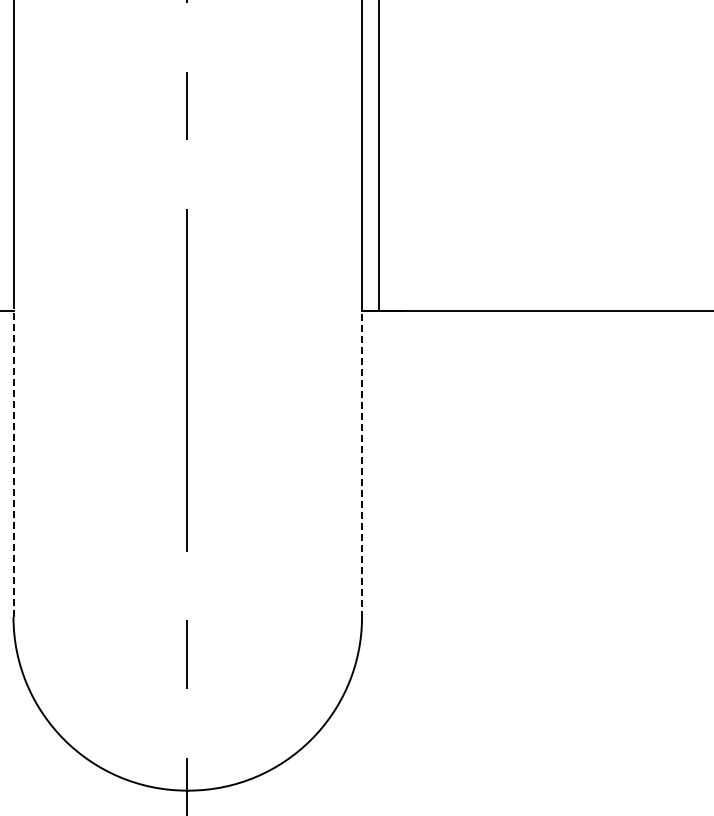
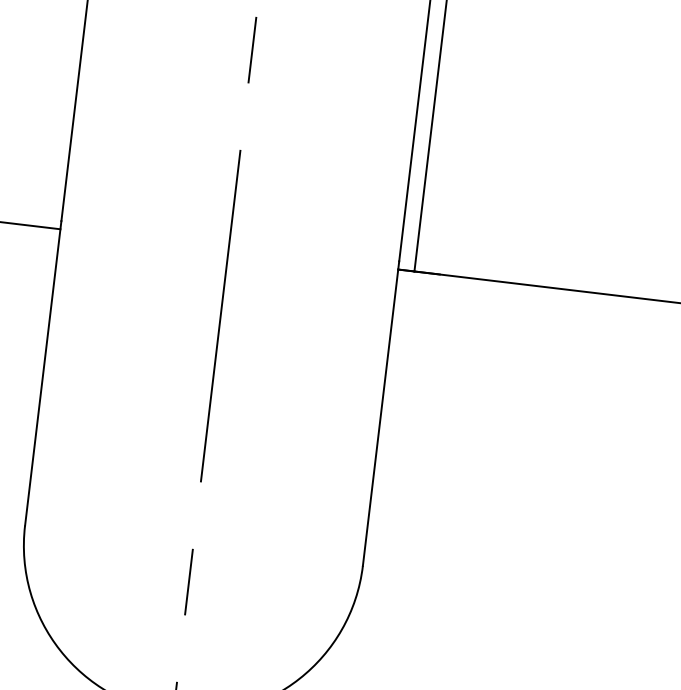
line: (13, 459) -> (43, 372), dashed -> solid
line: (362, 460) -> (381, 414), dashed -> solid

